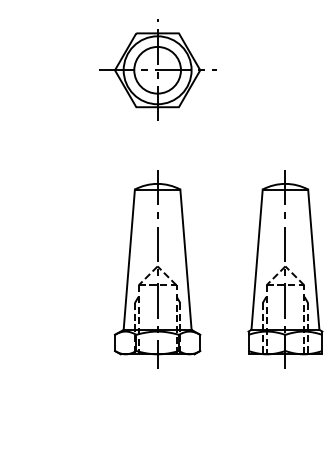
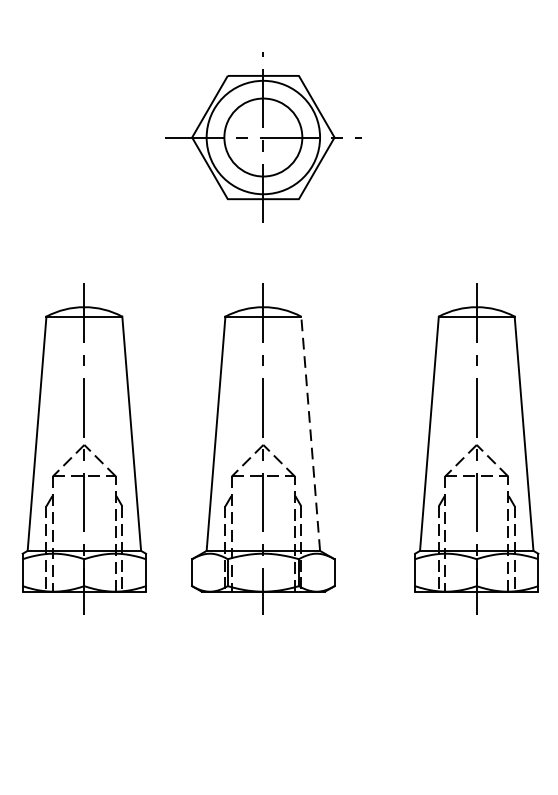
part: (157, 69) -> (263, 136), moved
line: (185, 259) -> (309, 433), solid -> dashed
part: (50, 269) -> (84, 450), added

